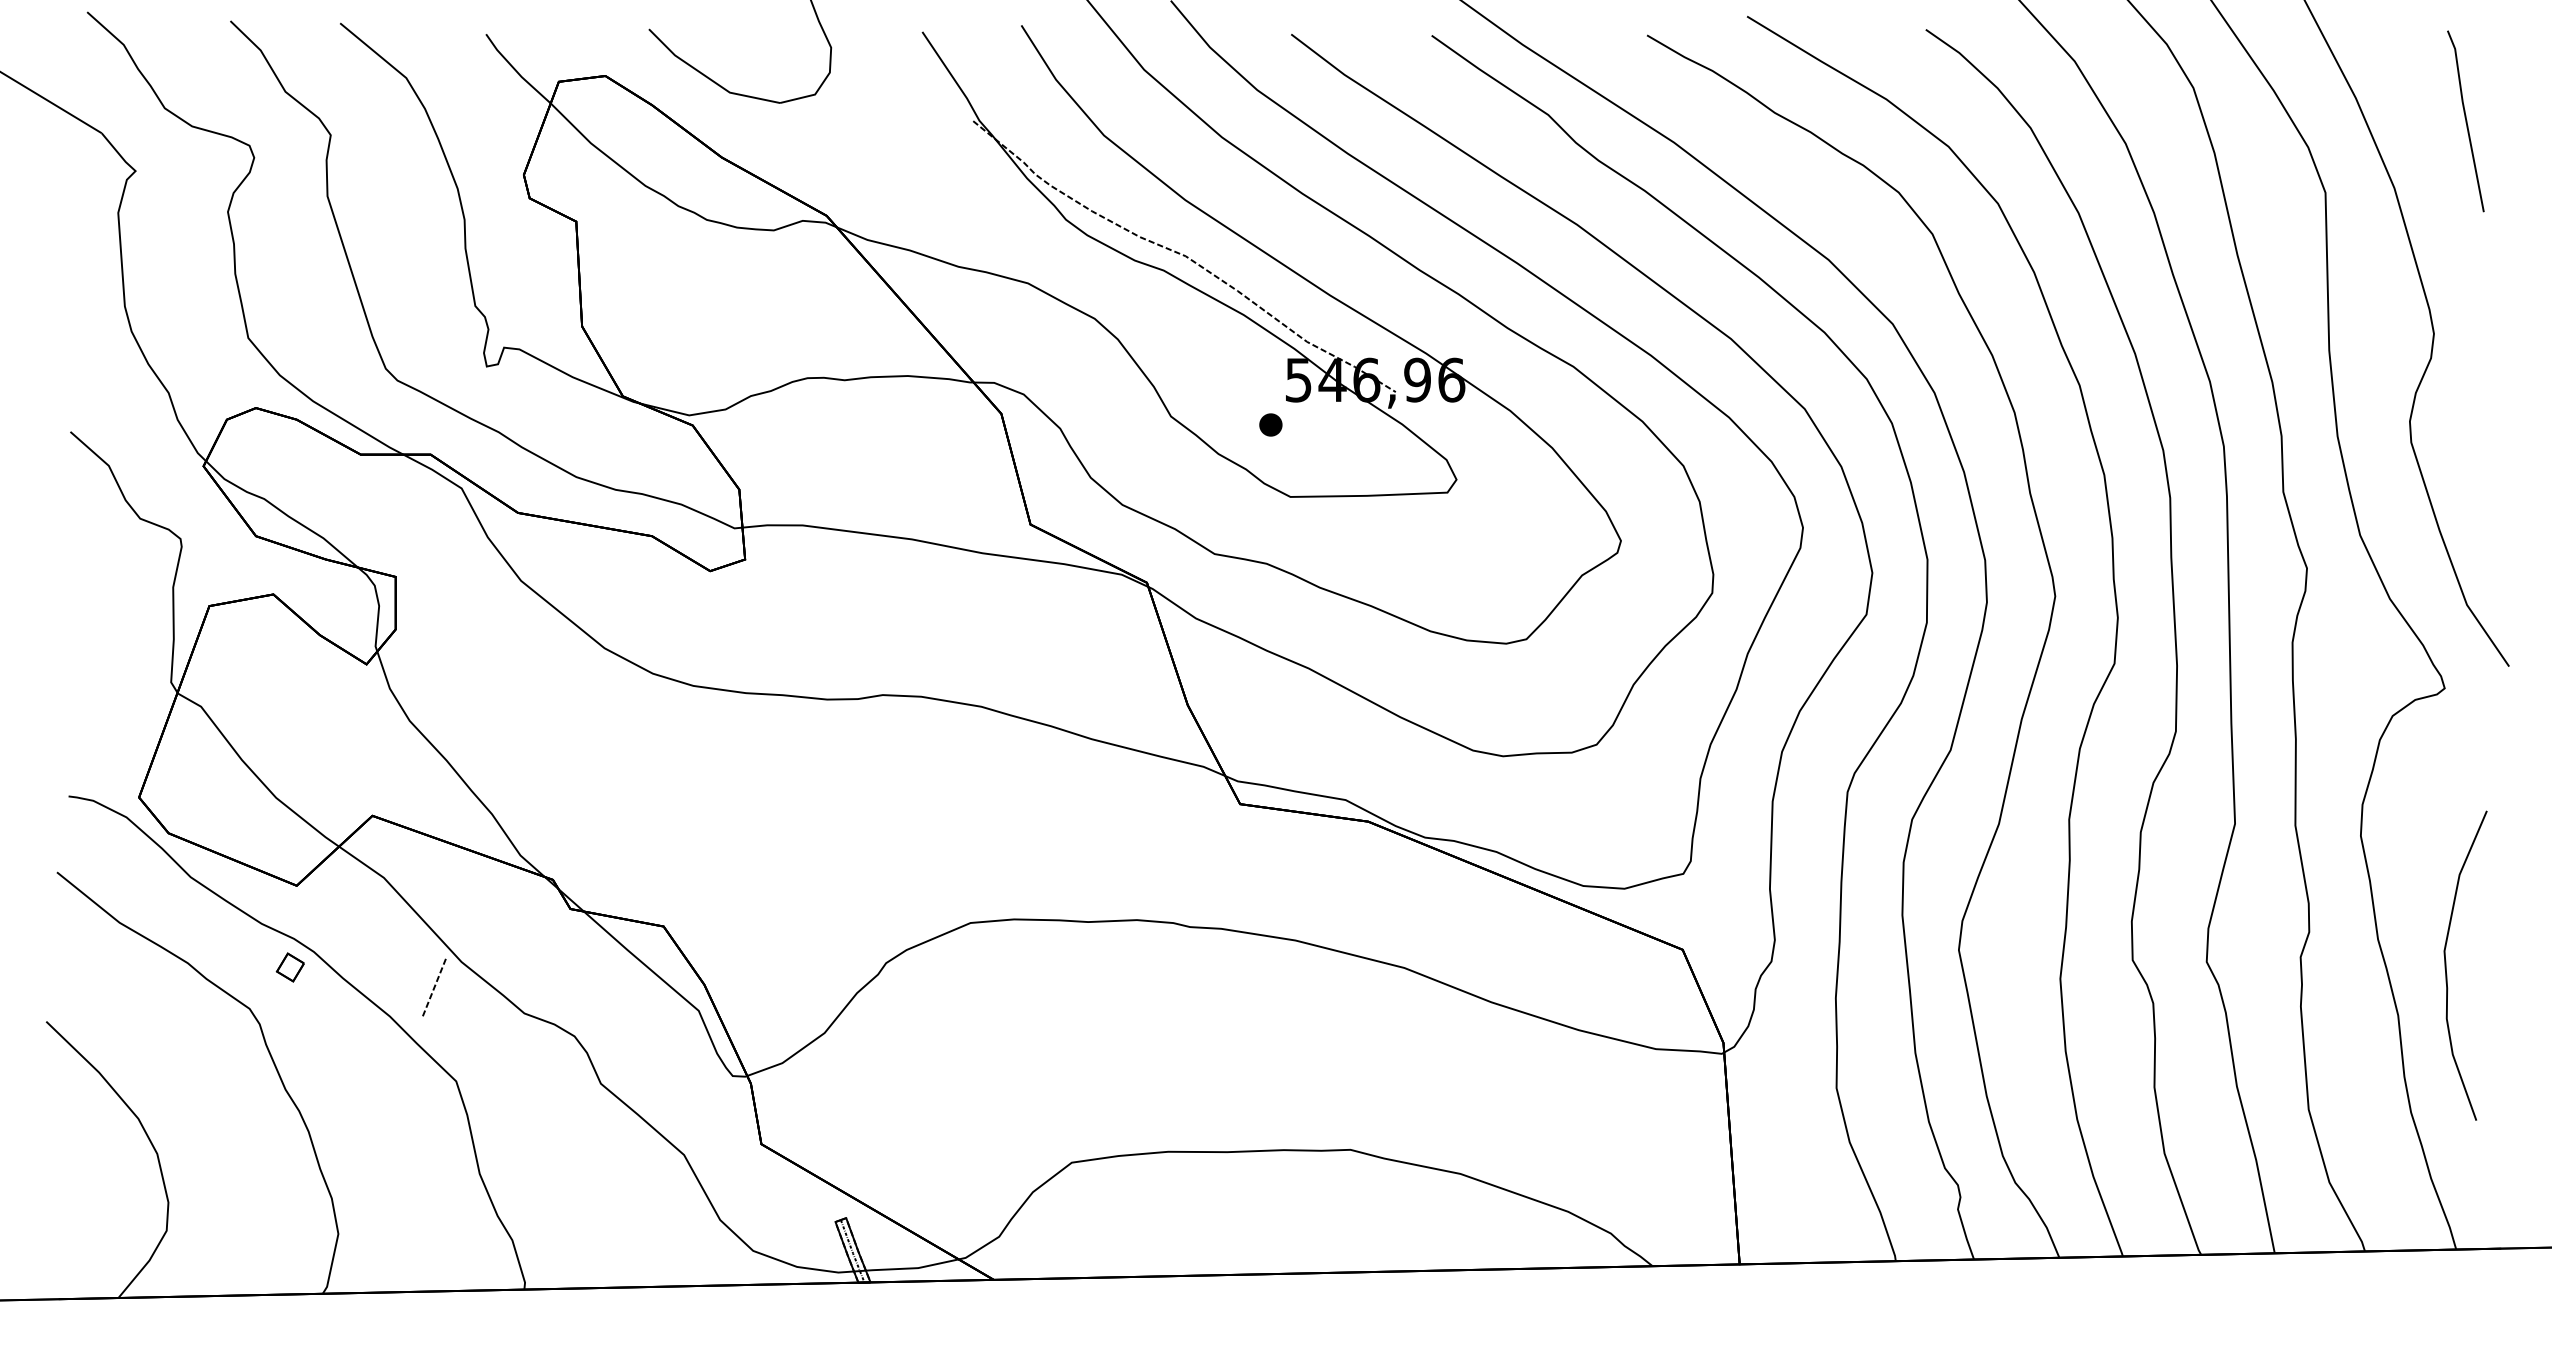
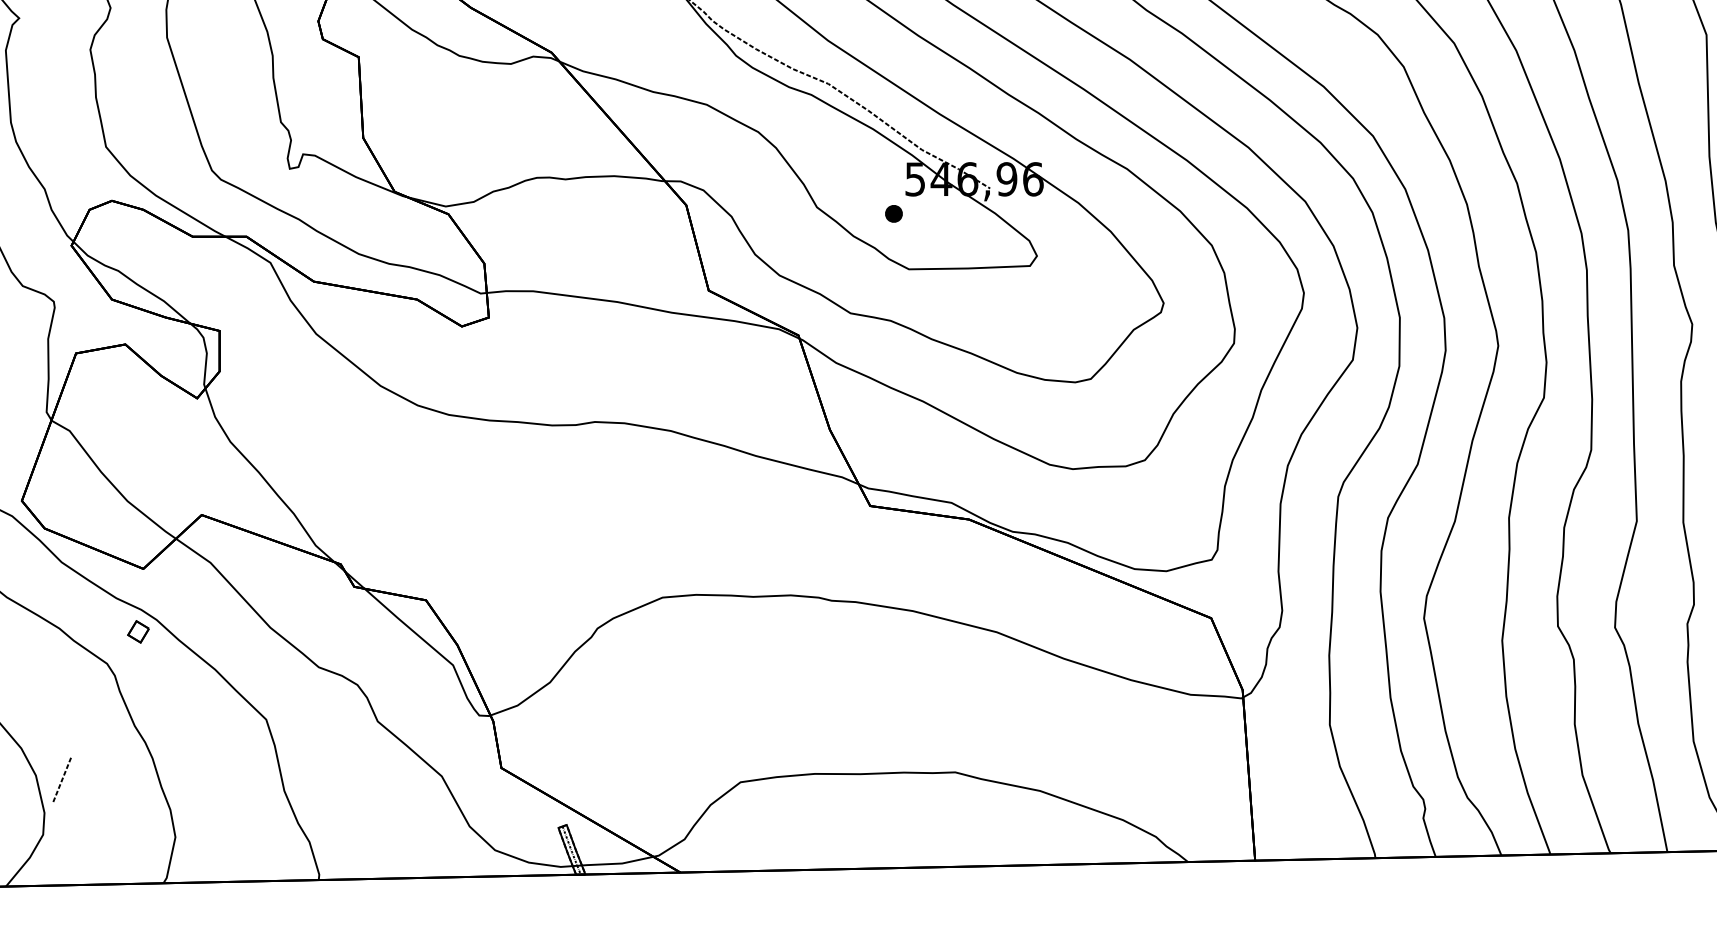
line: (434, 987) -> (62, 779), moved

